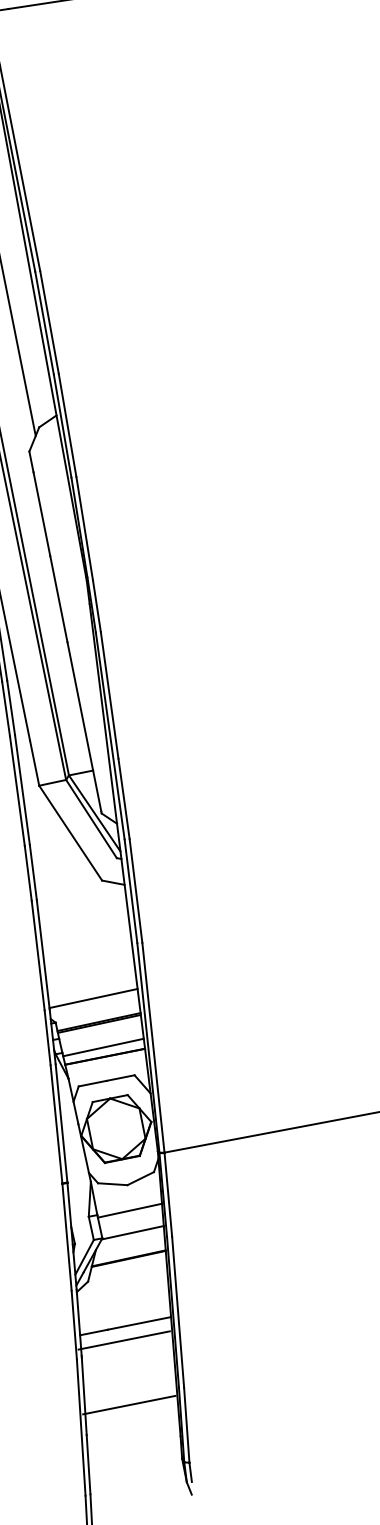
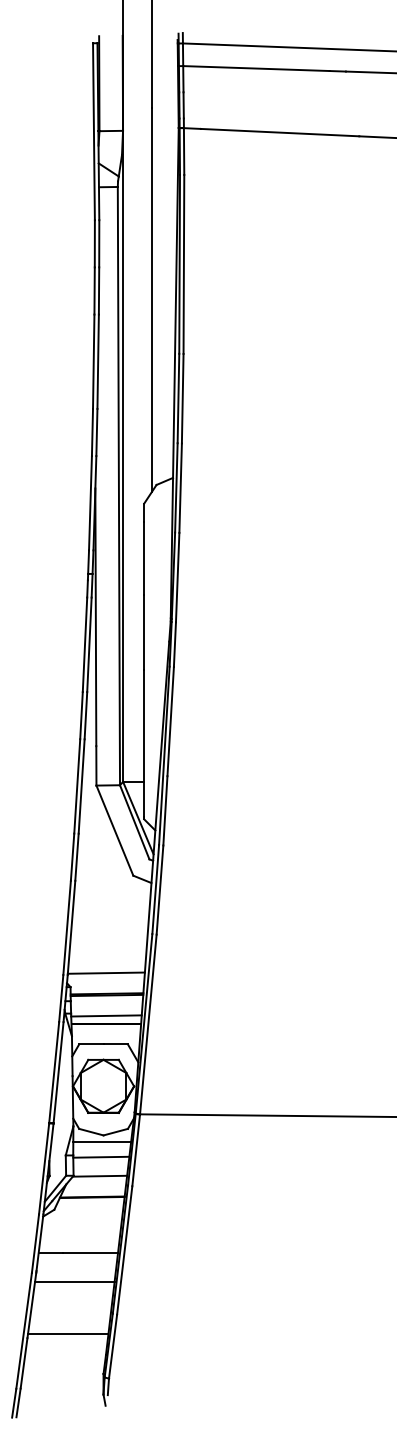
line: (127, 1193) -> (102, 1142), added
line: (123, 1340) -> (74, 1282), moved
line: (129, 1405) -> (68, 1334), moved

